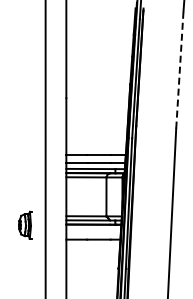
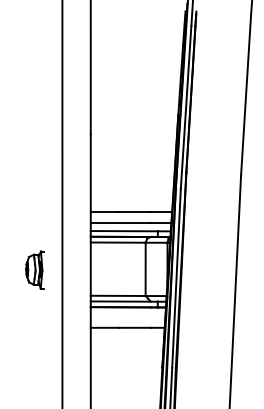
line: (179, 69) -> (245, 95), dashed -> solid
part: (25, 224) -> (34, 268), moved

